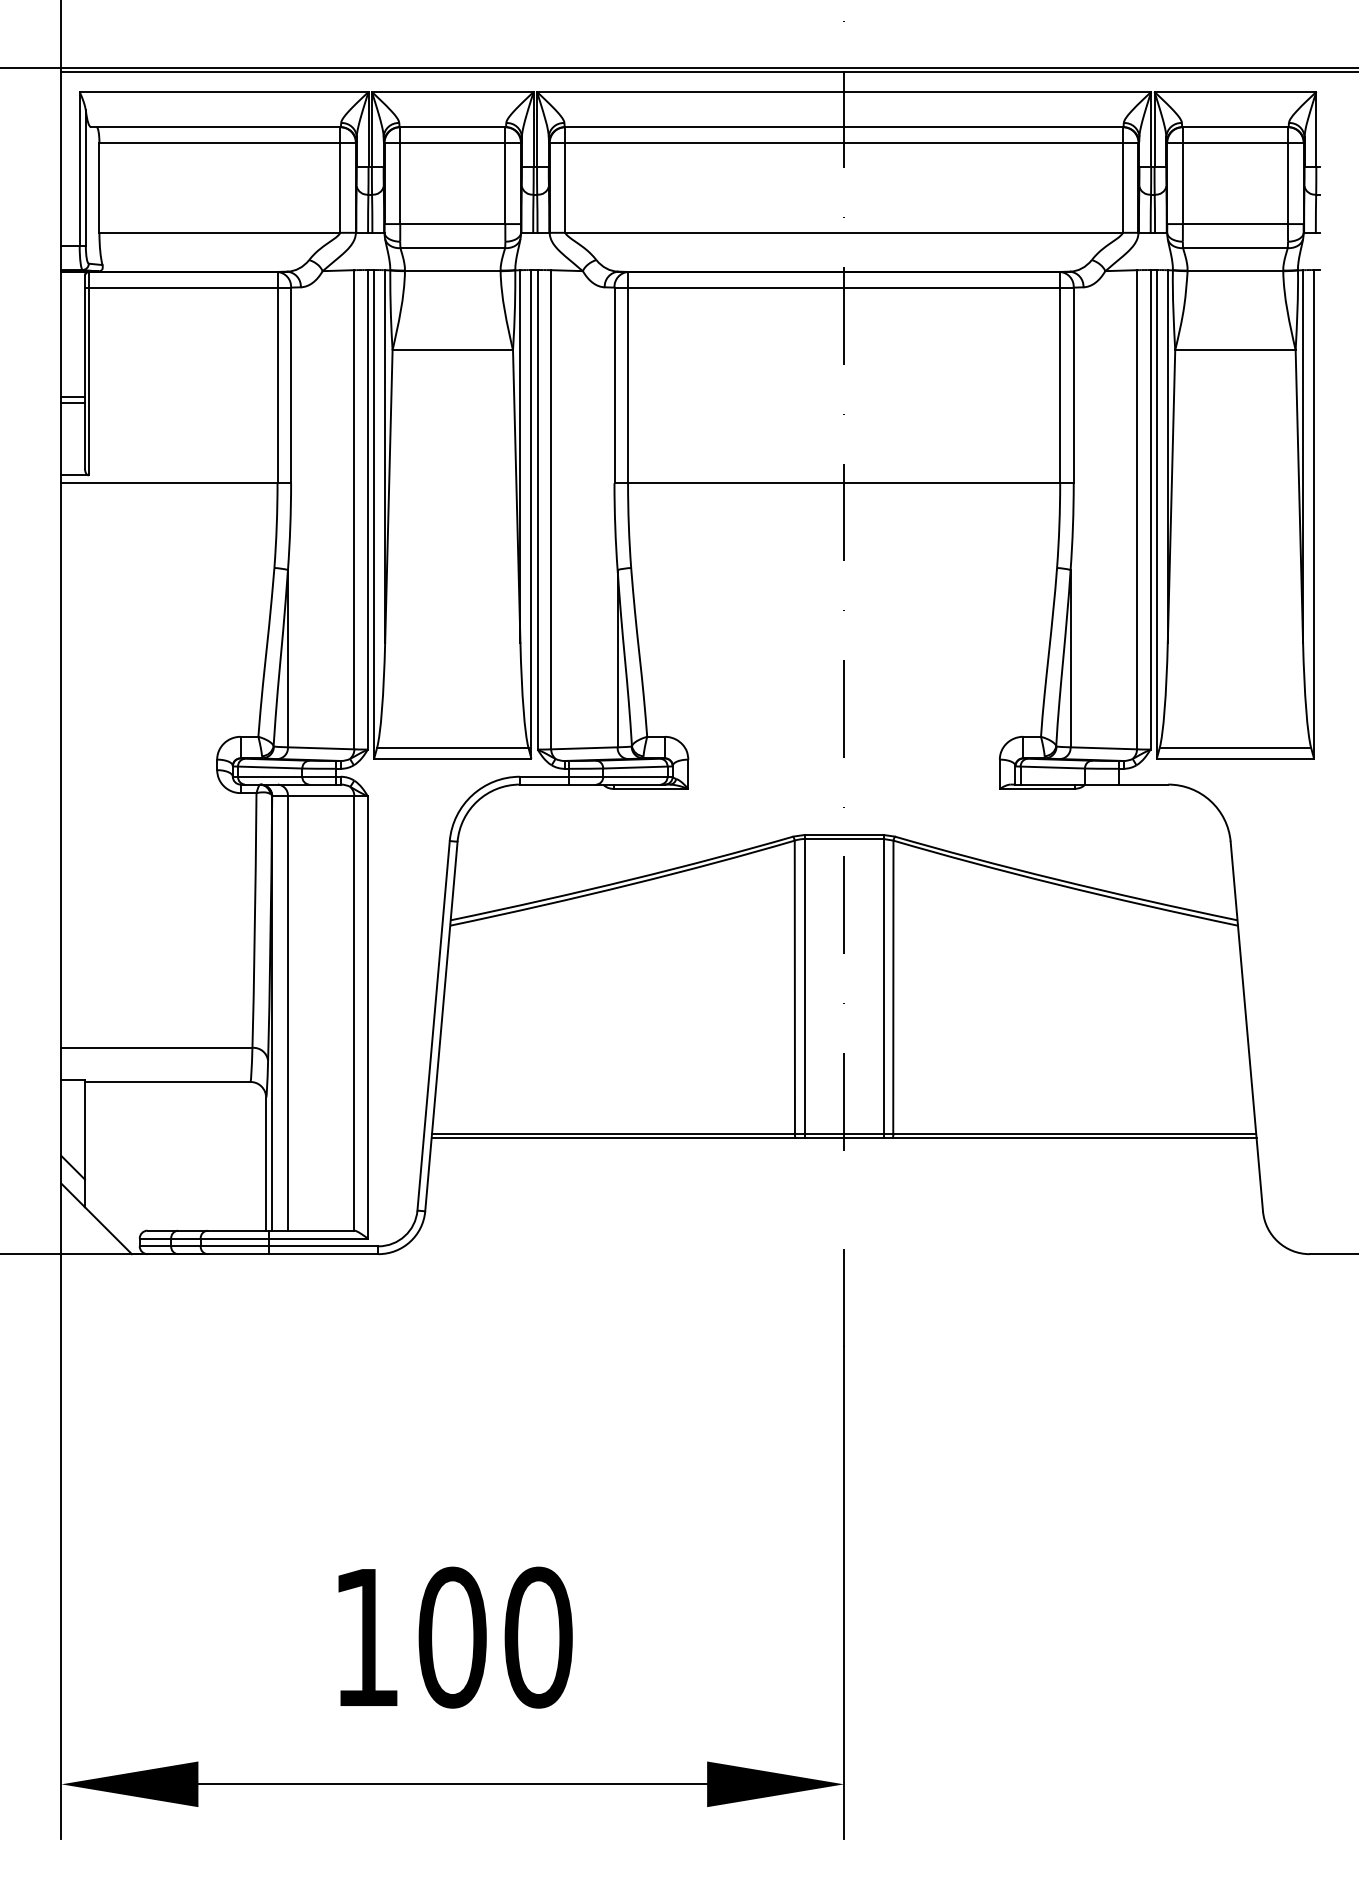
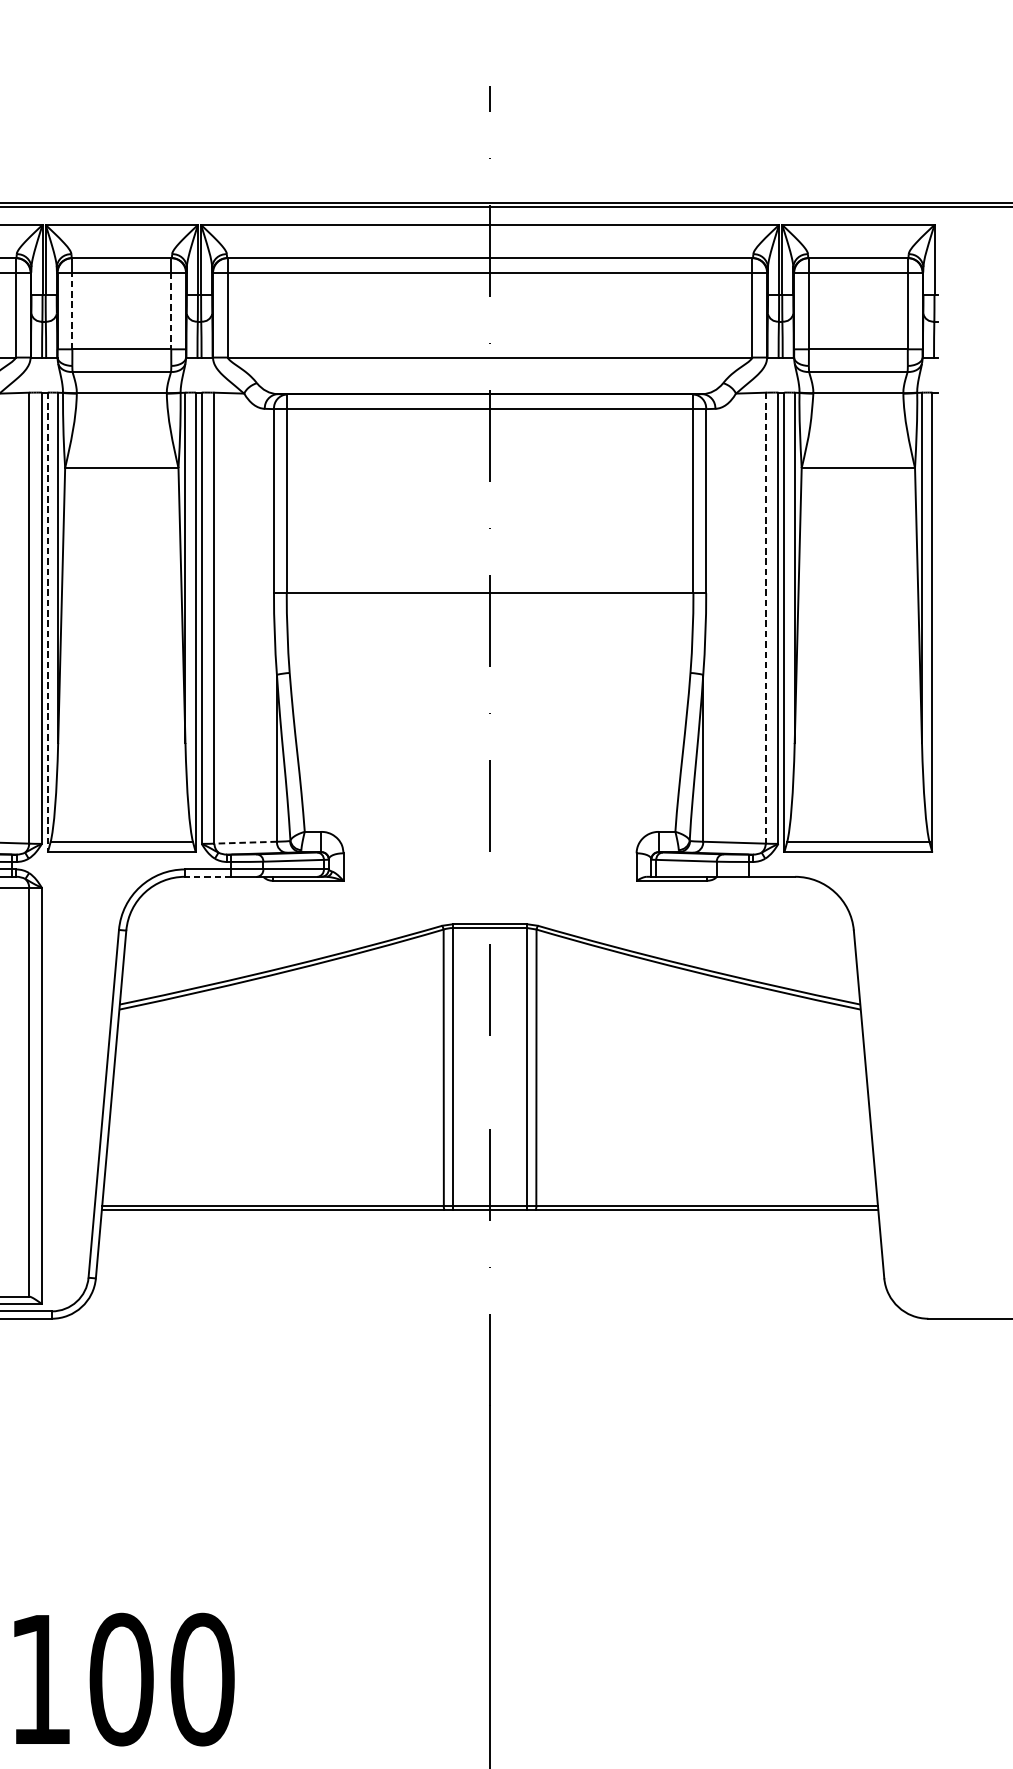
line: (400, 183) -> (72, 311), solid -> dashed
line: (505, 183) -> (171, 311), solid -> dashed
line: (1137, 509) -> (766, 617), solid -> dashed
line: (374, 514) -> (48, 622), solid -> dashed
line: (583, 748) -> (244, 842), solid -> dashed
line: (544, 784) -> (208, 876), solid -> dashed

